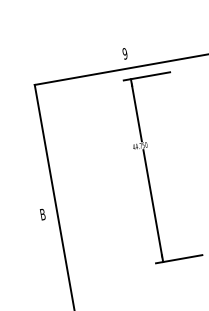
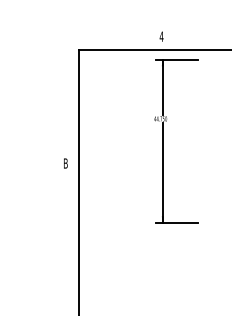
text: (124, 53) -> (161, 36), 9 -> 4

